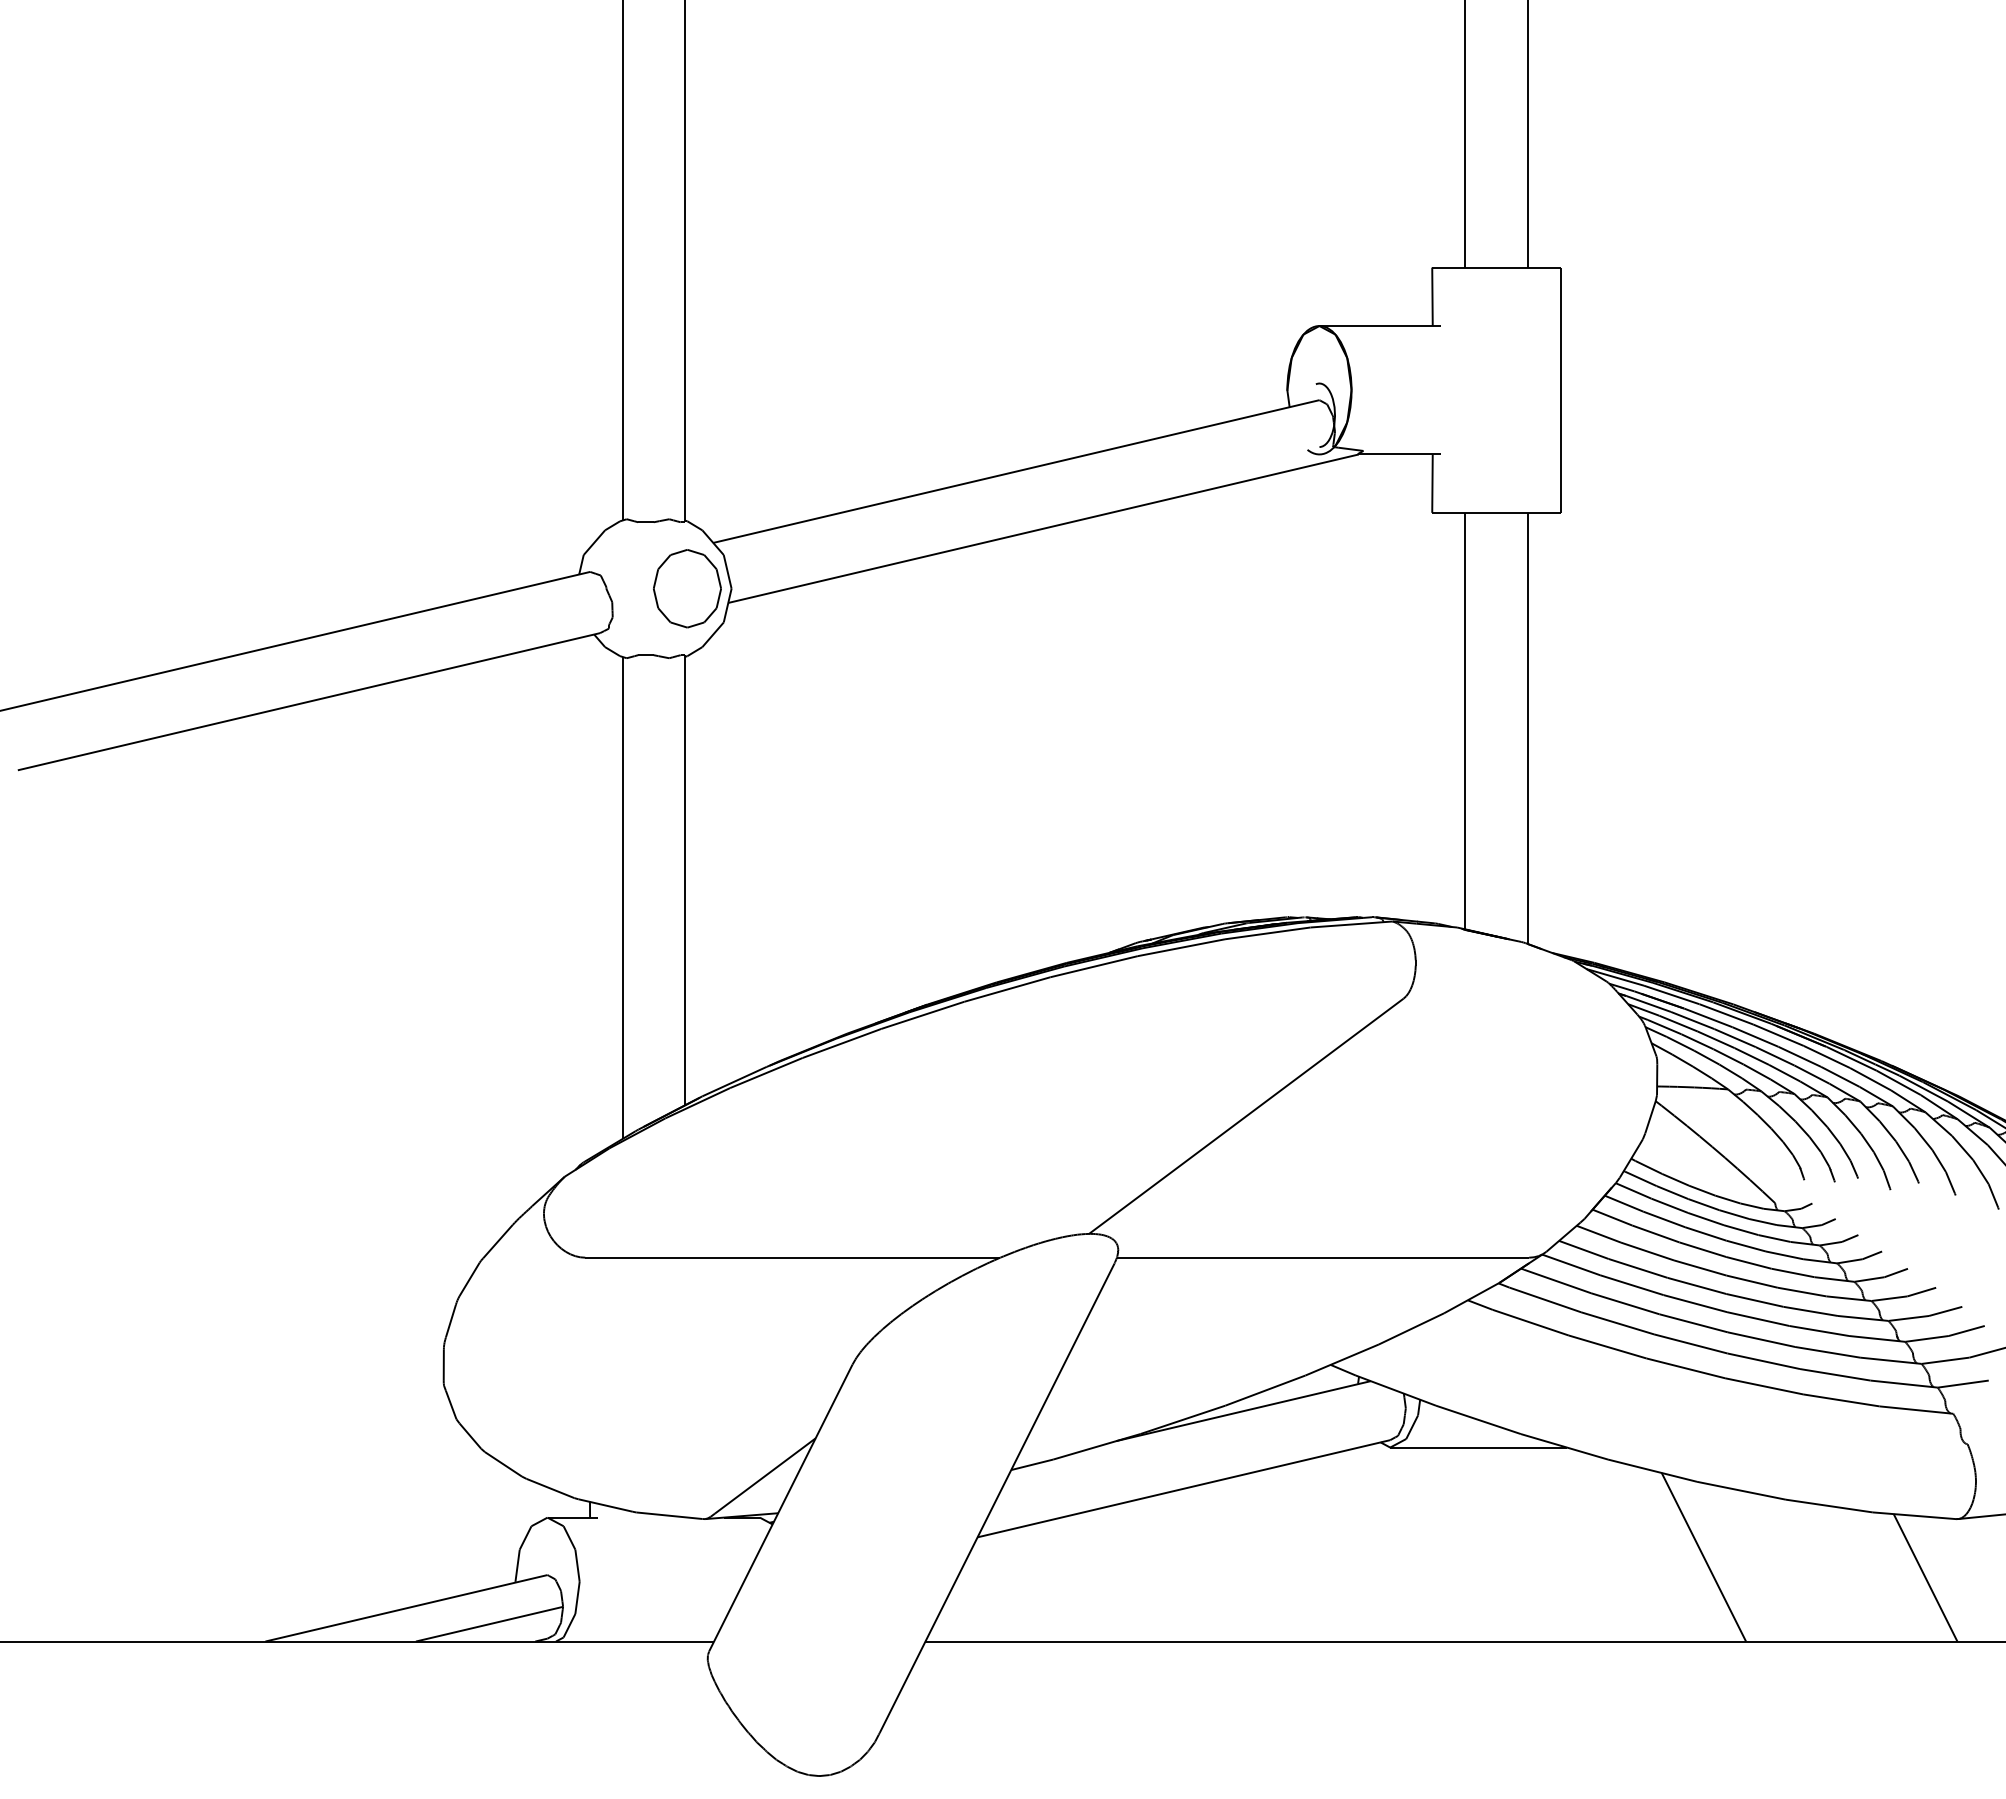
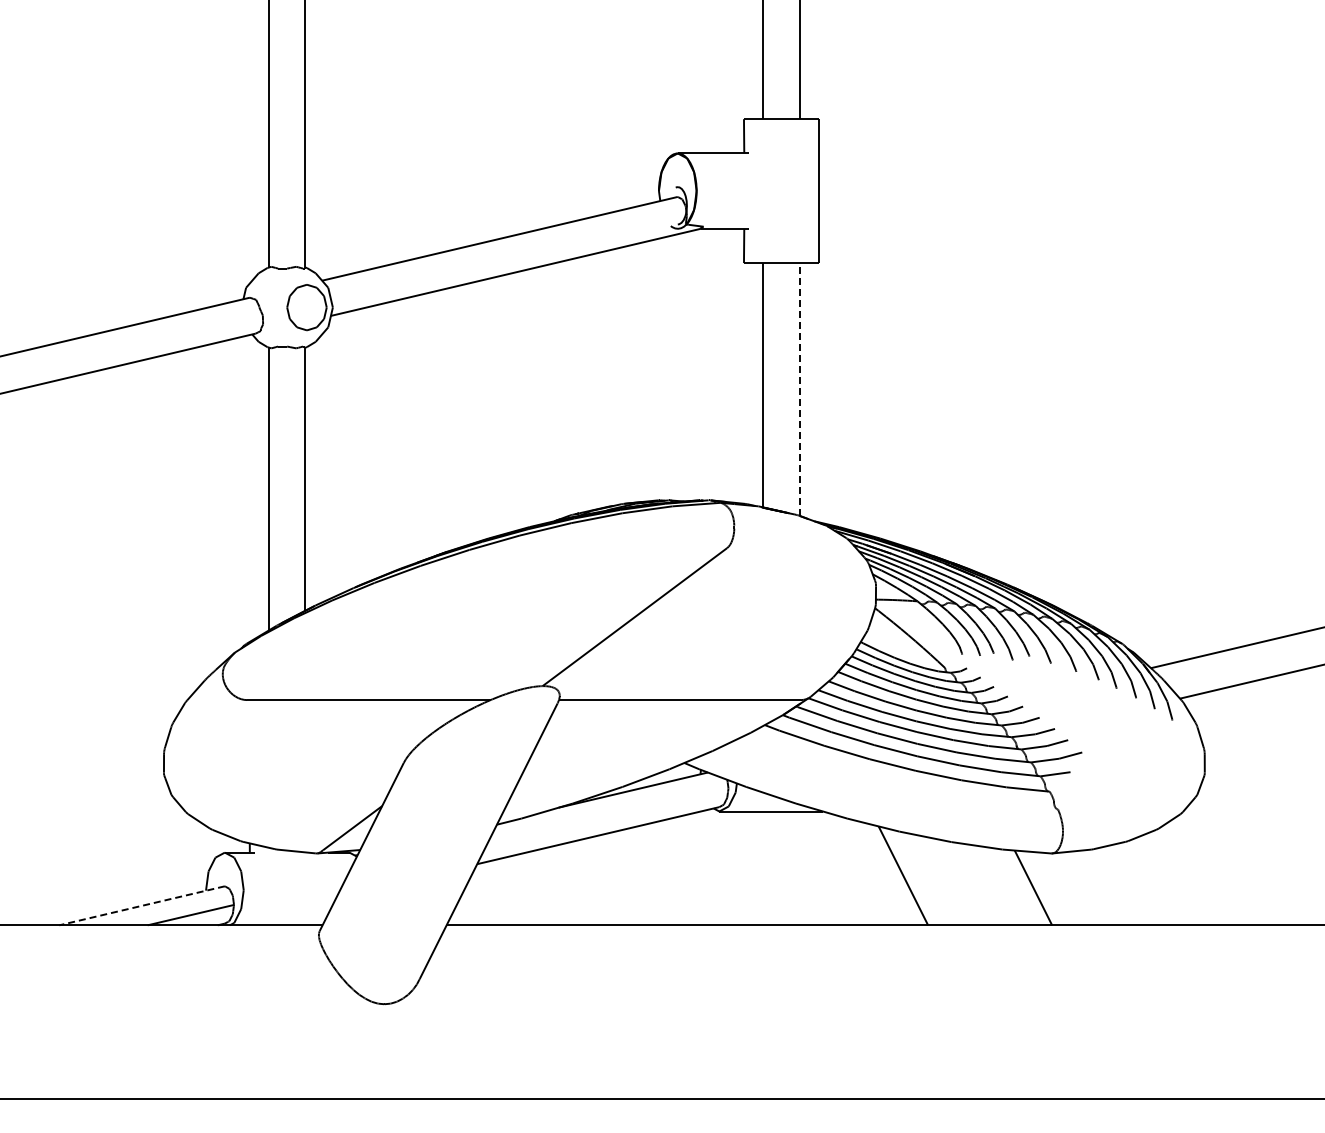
line: (1526, 728) -> (799, 389), solid -> dashed
line: (405, 1607) -> (141, 905), solid -> dashed

